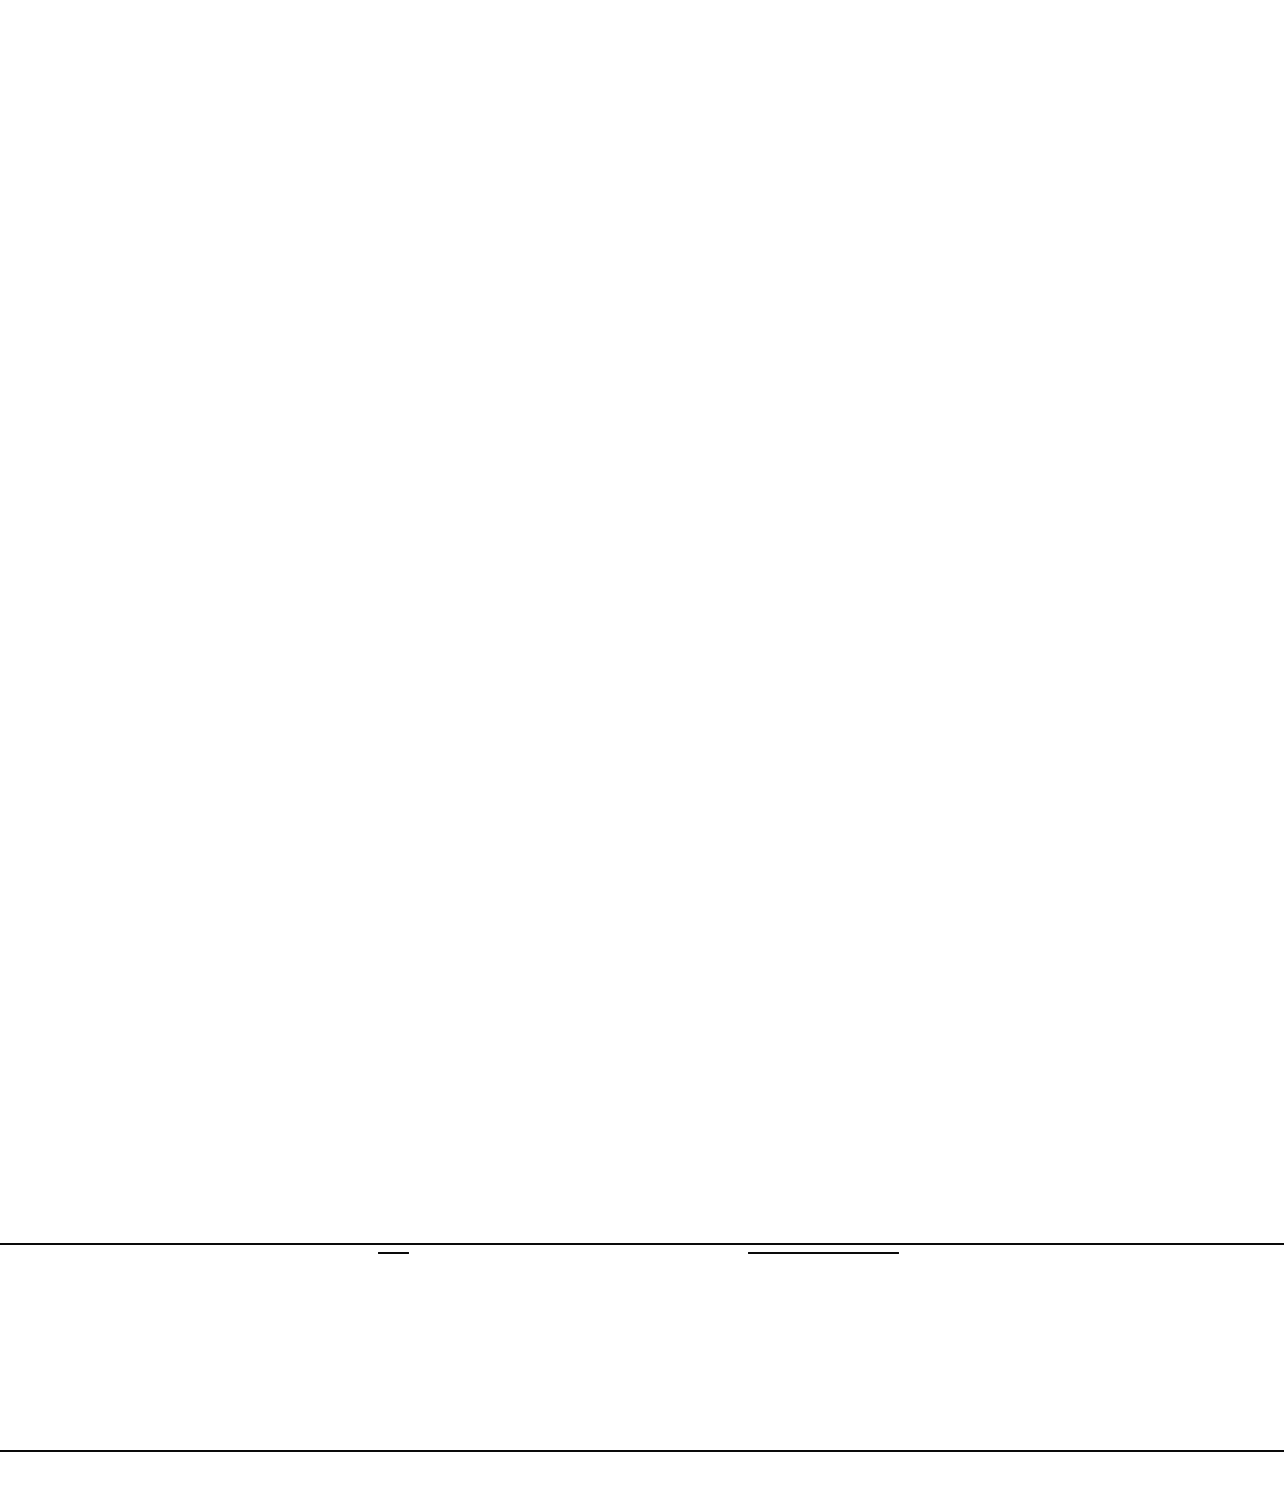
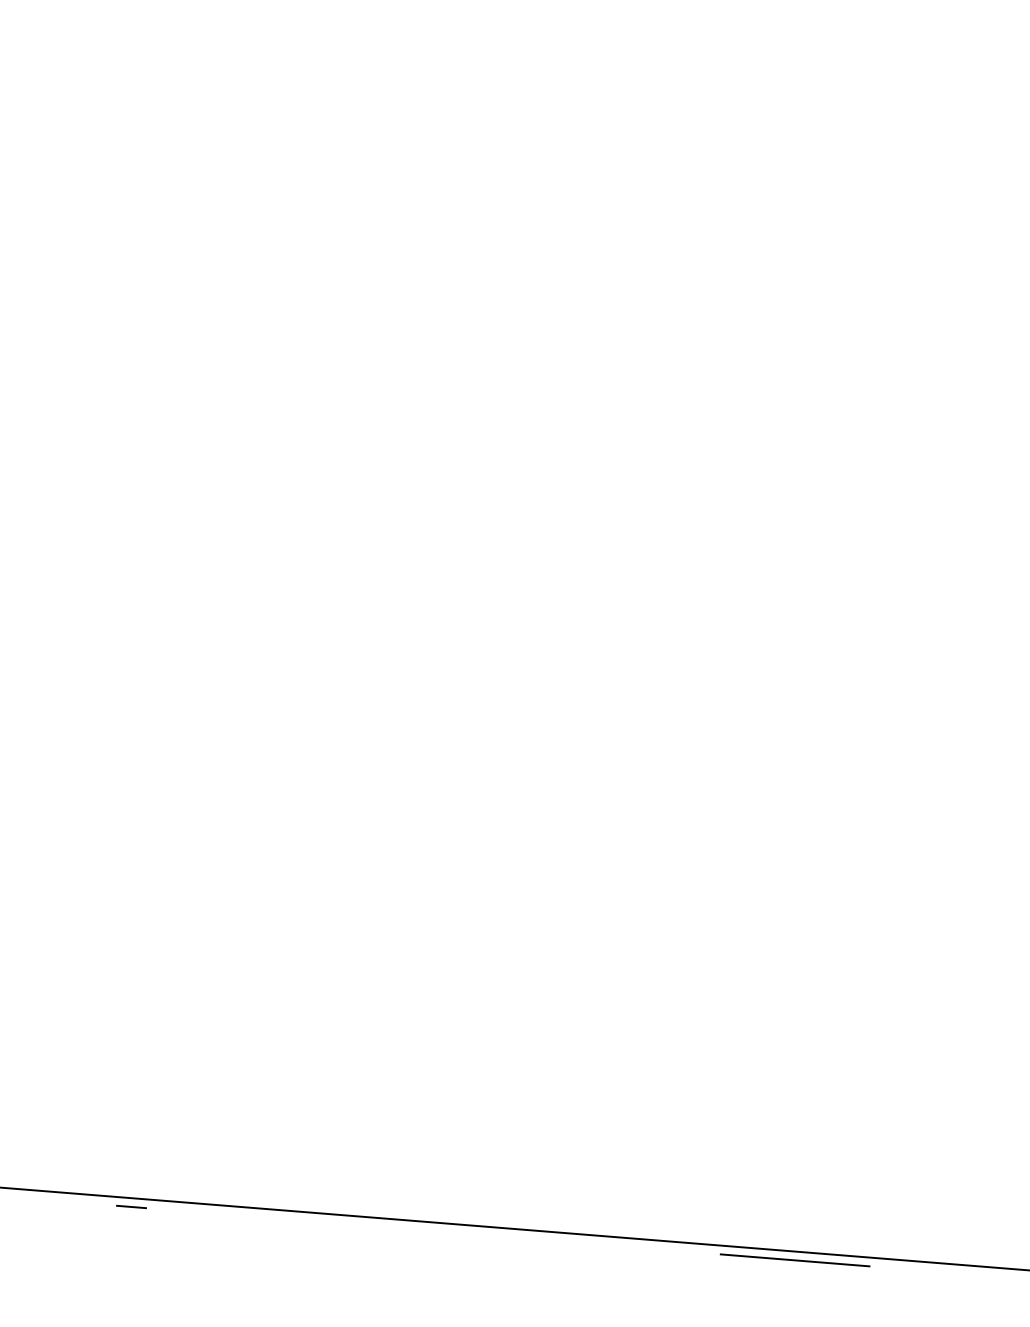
line: (393, 1252) -> (131, 1206), moved
line: (823, 1252) -> (795, 1259), moved

